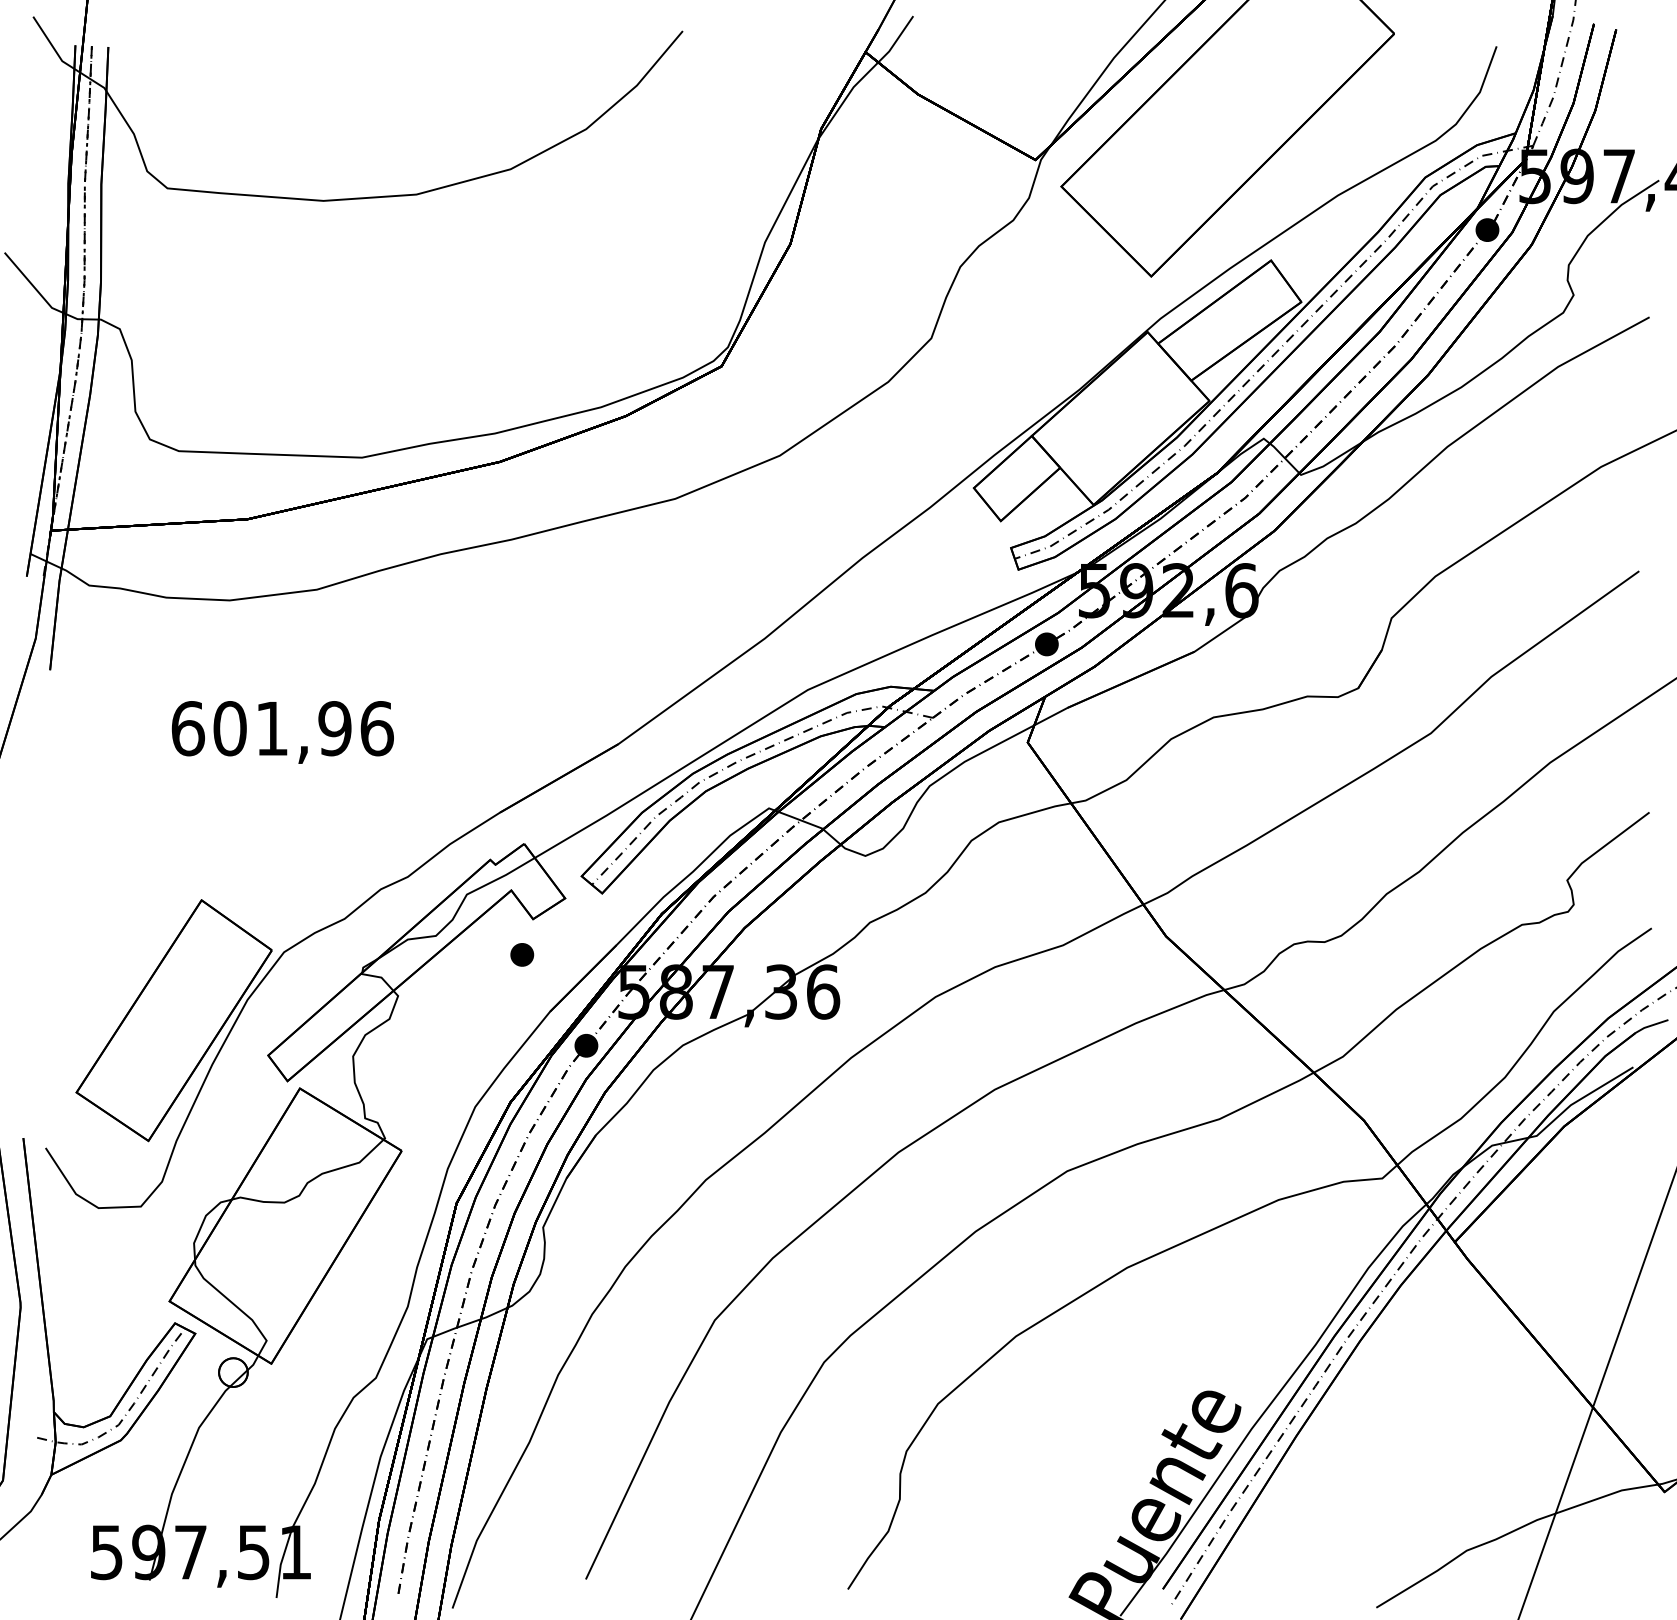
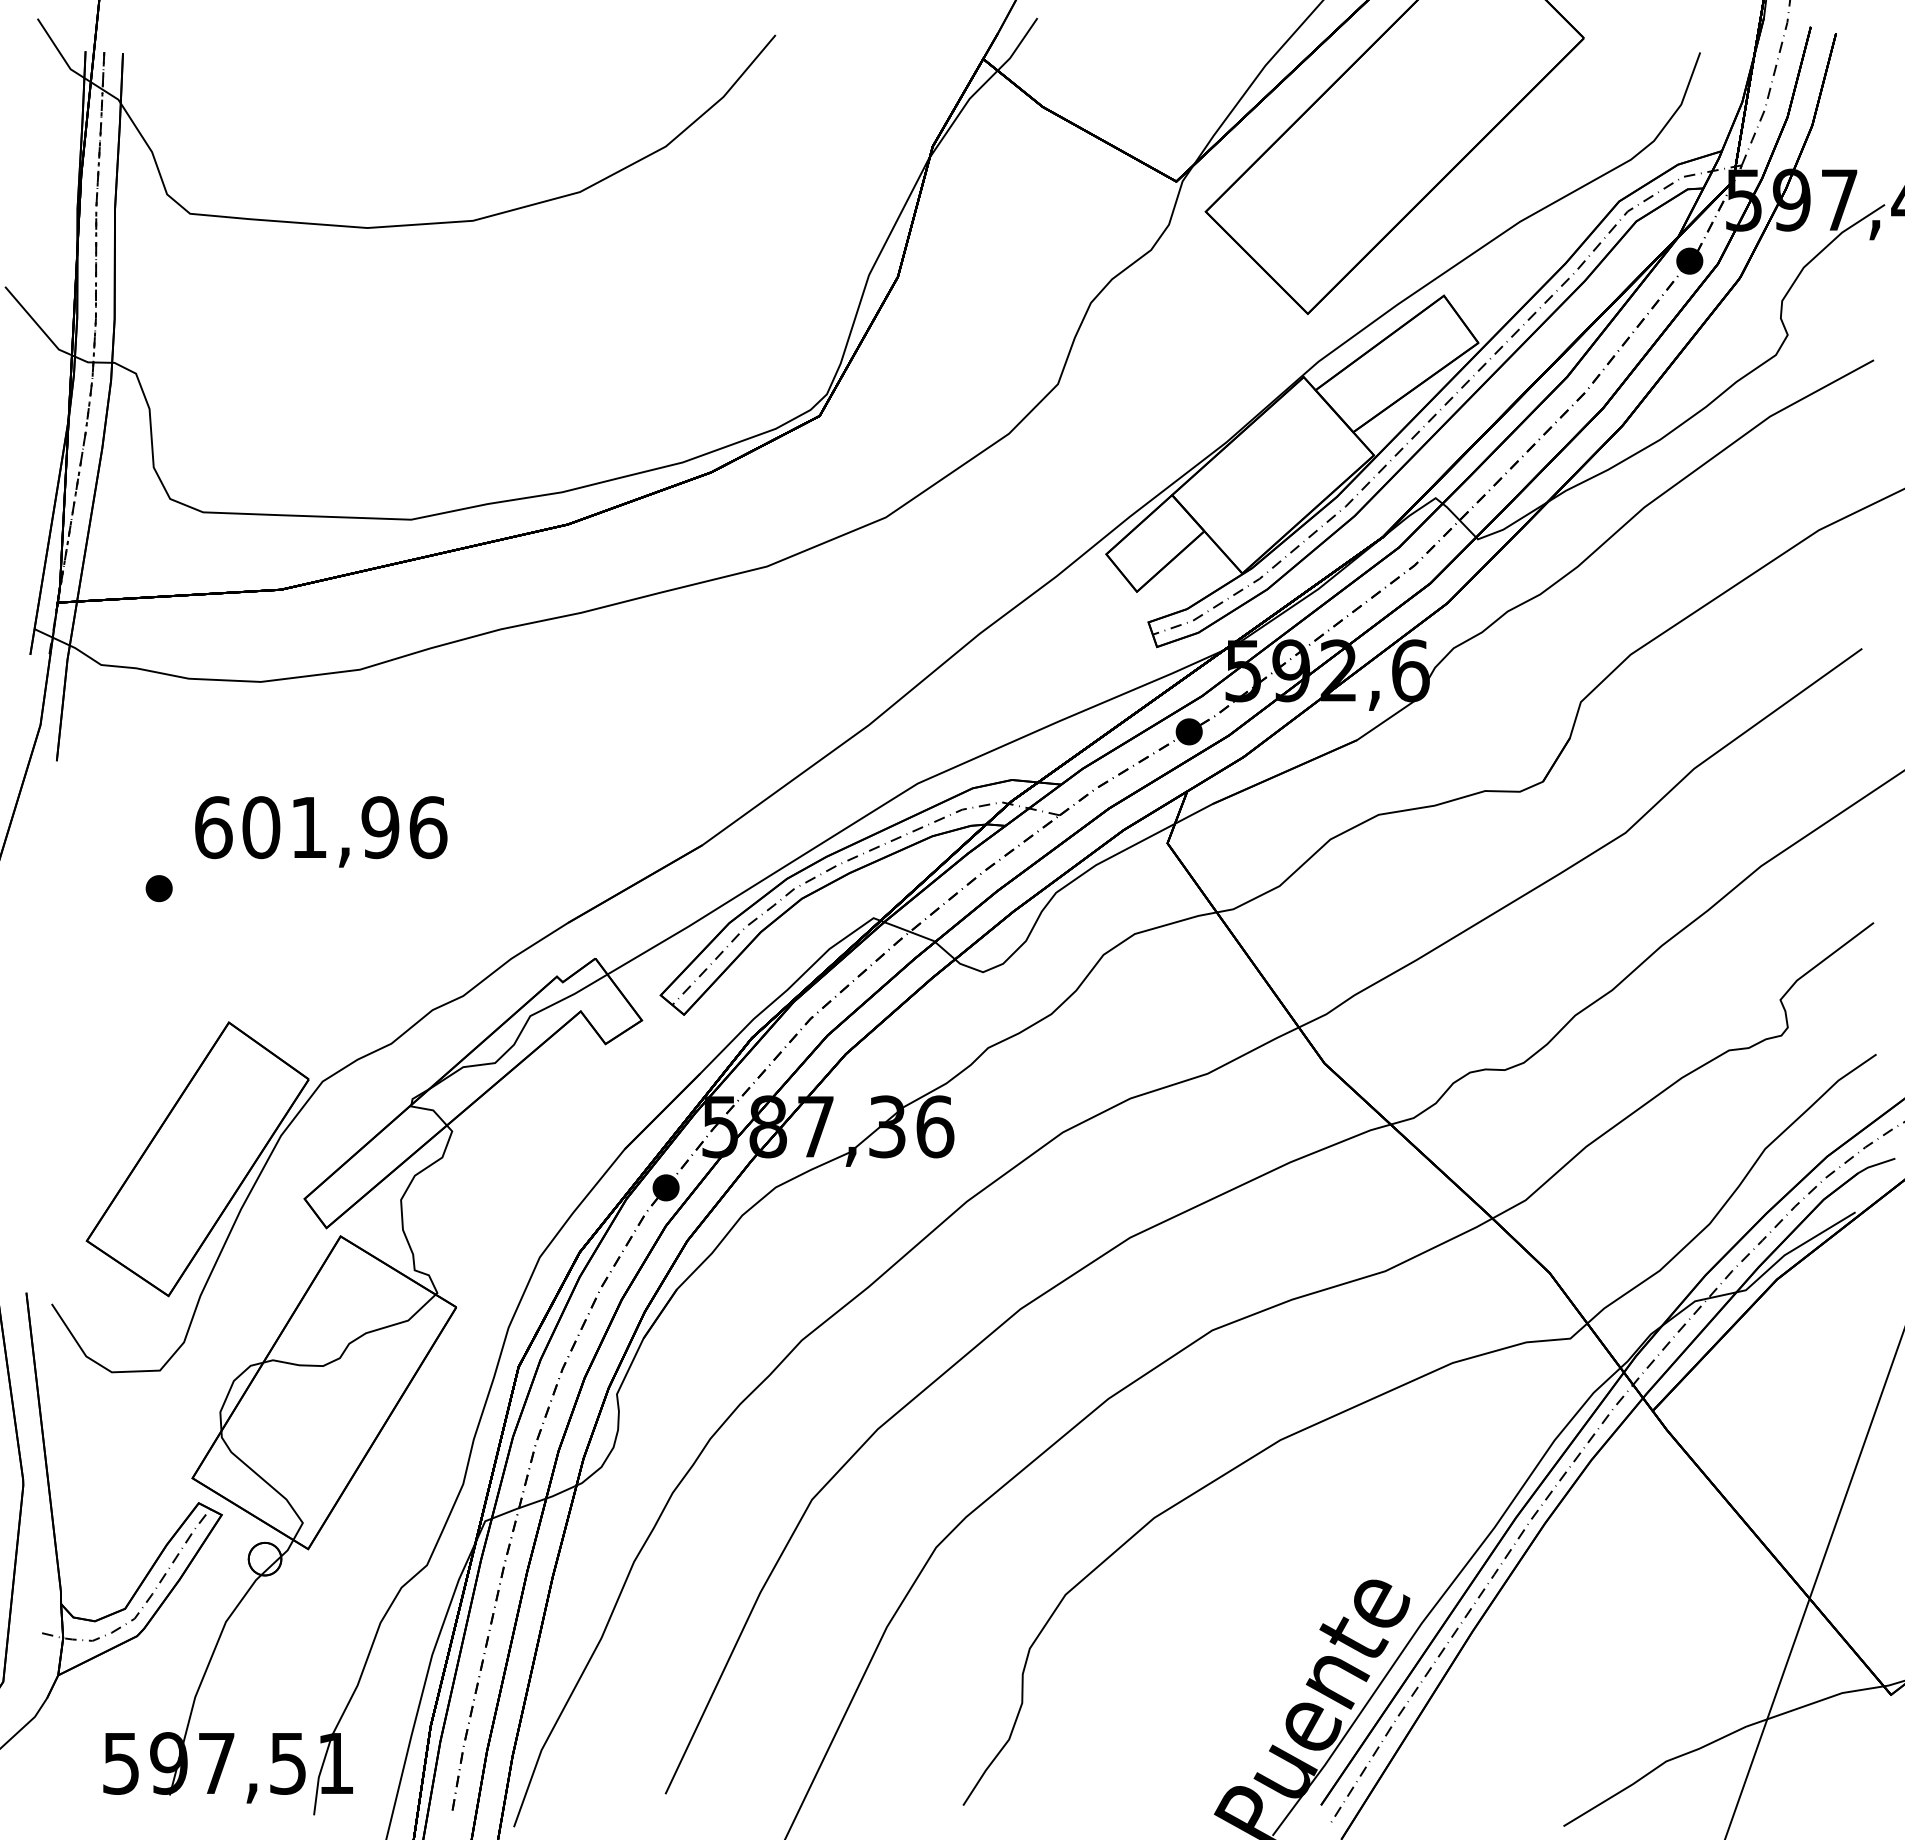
part: (521, 954) -> (158, 888), moved

